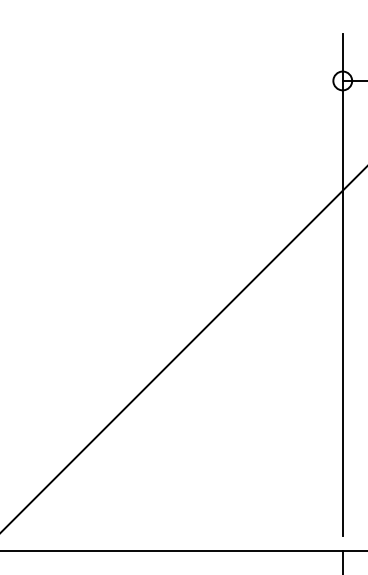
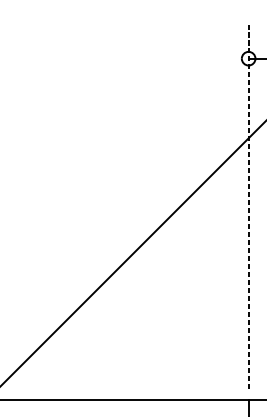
line: (342, 284) -> (248, 206), solid -> dashed

